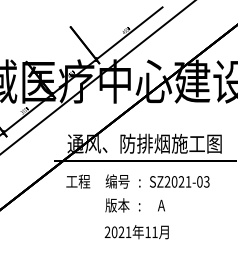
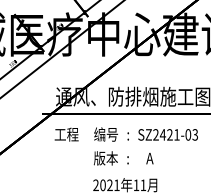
text: (174, 181) -> (162, 134), SZ2021-03 -> SZ2421-03

